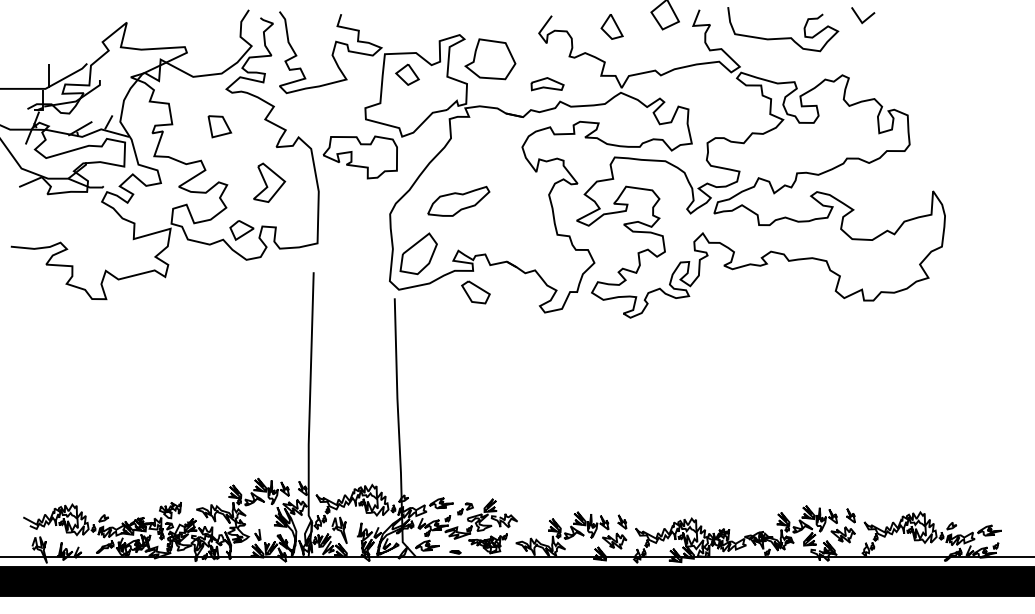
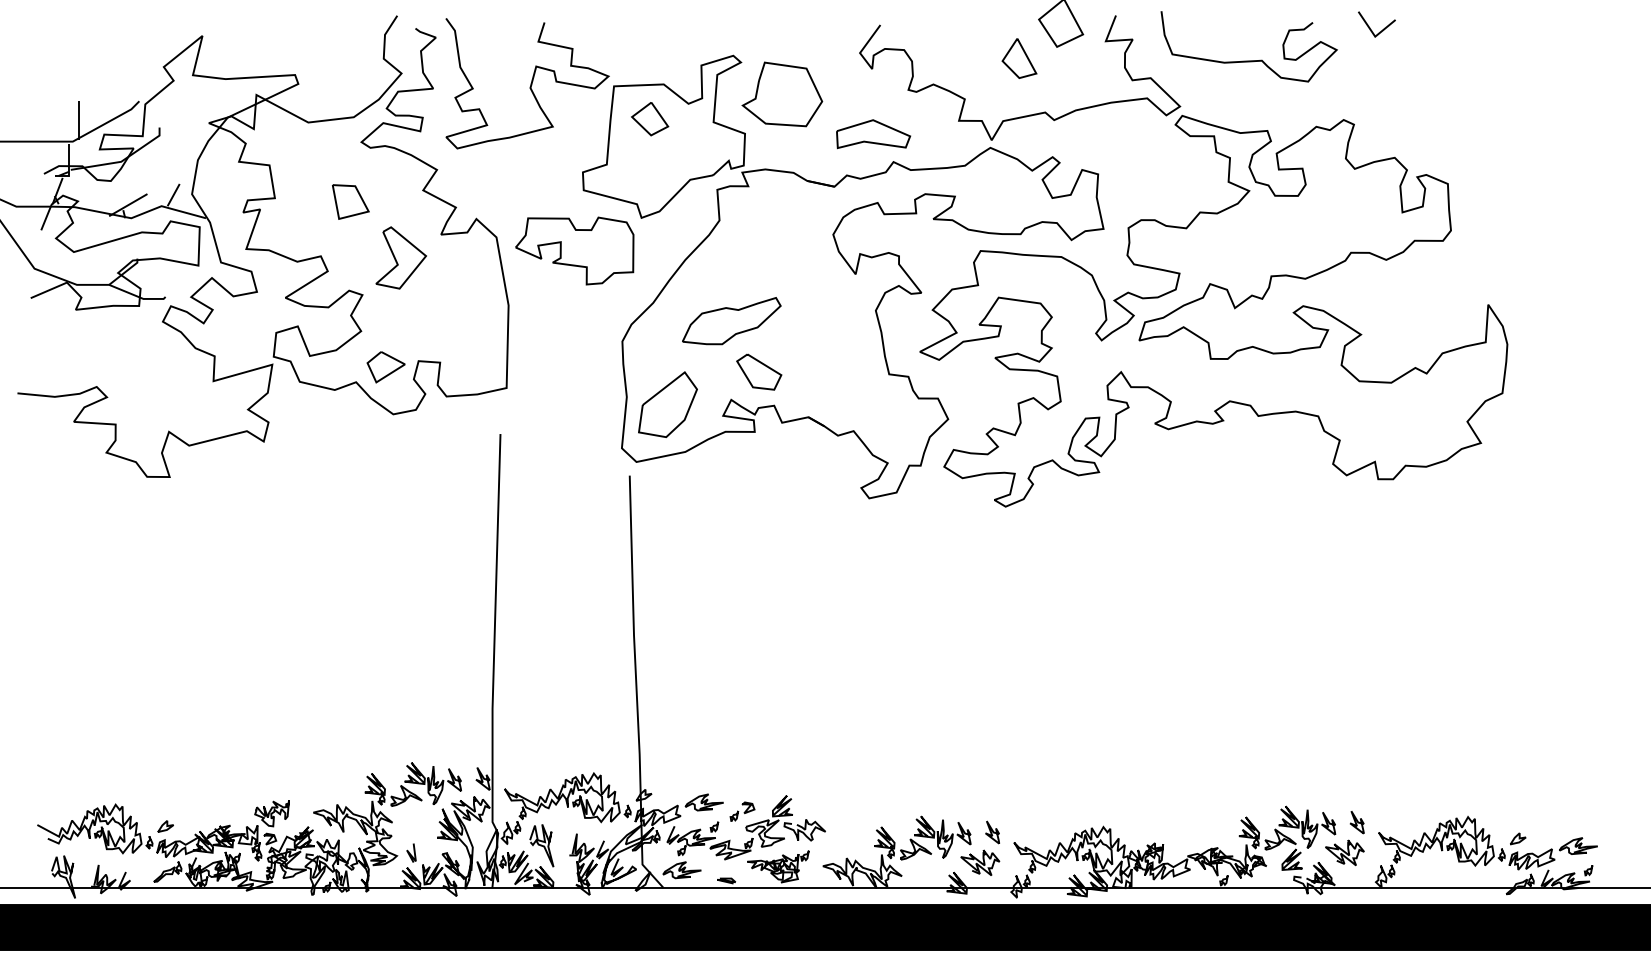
part: (611, 26) -> (1018, 58), moved
part: (547, 83) -> (873, 133), size x1.43
part: (269, 182) -> (401, 257), moved
part: (475, 292) -> (758, 372), moved

